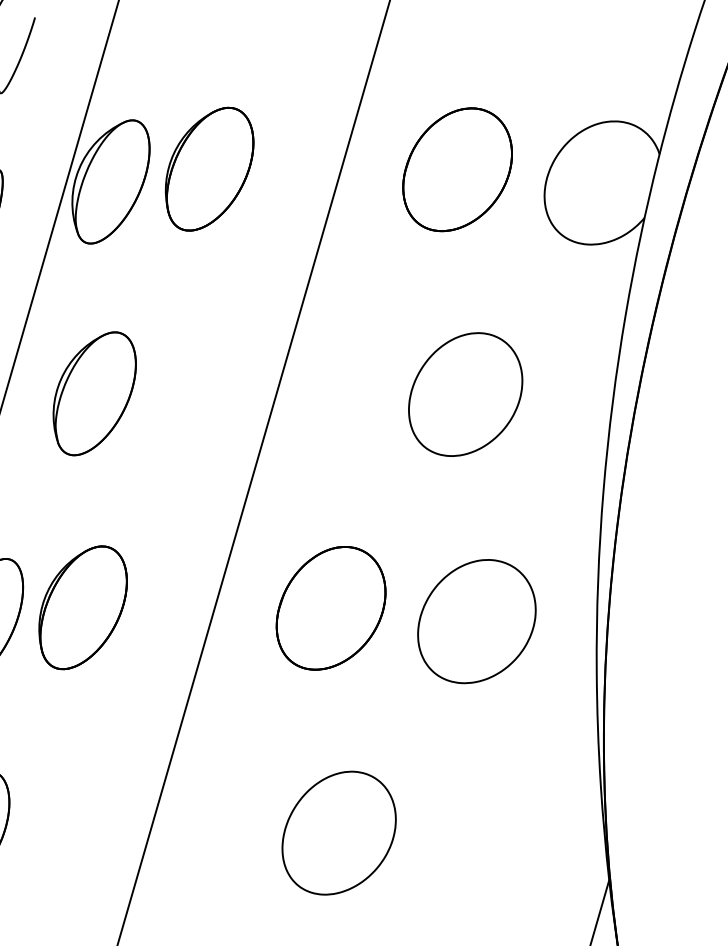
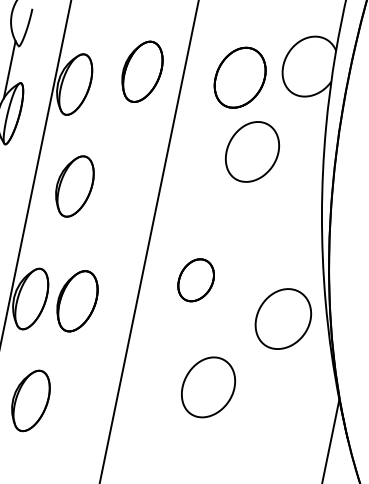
part: (209, 168) -> (142, 71), moved
part: (456, 169) -> (239, 77), moved
part: (465, 393) -> (252, 151), moved
part: (82, 608) -> (77, 301), moved
part: (329, 608) -> (195, 280), size x0.7
part: (477, 620) -> (283, 318), moved

